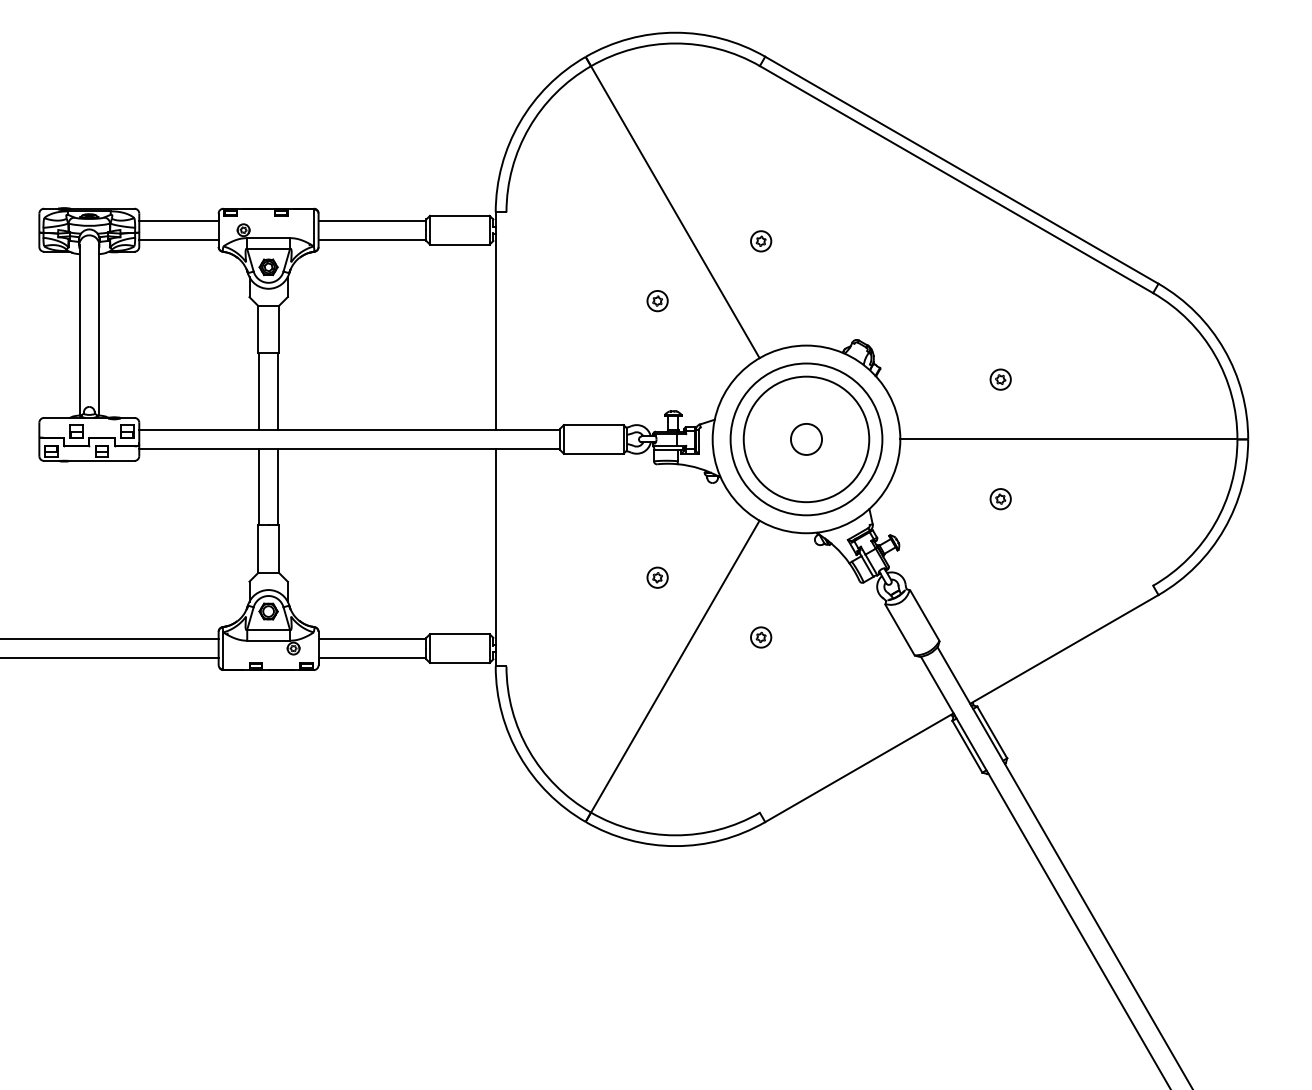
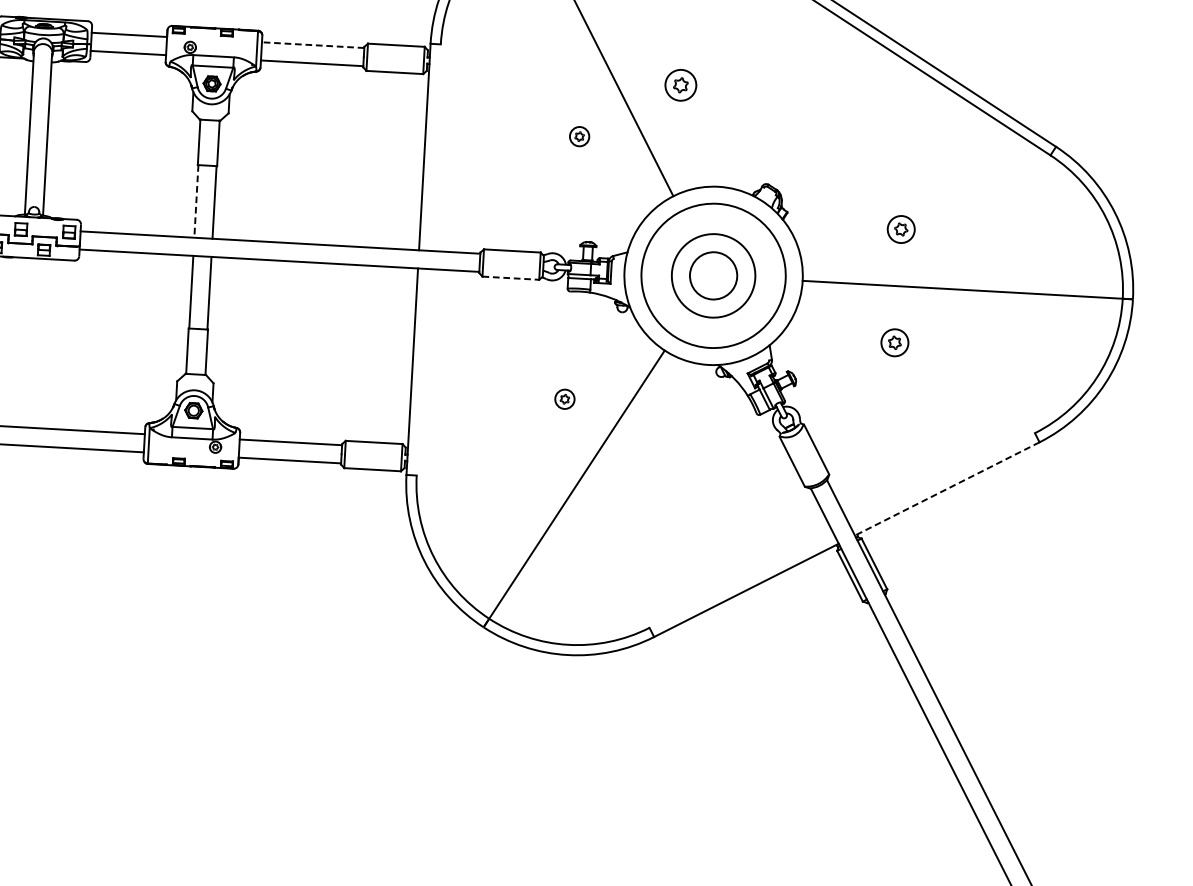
line: (372, 220) -> (313, 44), solid -> dashed
part: (761, 241) -> (681, 85), size x1.6
part: (1000, 379) -> (900, 229), size x1.4
line: (259, 392) -> (196, 202), solid -> dashed
circle: (806, 438) -> (713, 275), size x1.6
circle: (806, 439) -> (713, 275), size x0.7
line: (593, 453) -> (510, 277), solid -> dashed
part: (1000, 499) -> (894, 343), size x1.4
part: (761, 637) -> (660, 461), removed
line: (1064, 649) -> (947, 489), solid -> dashed

